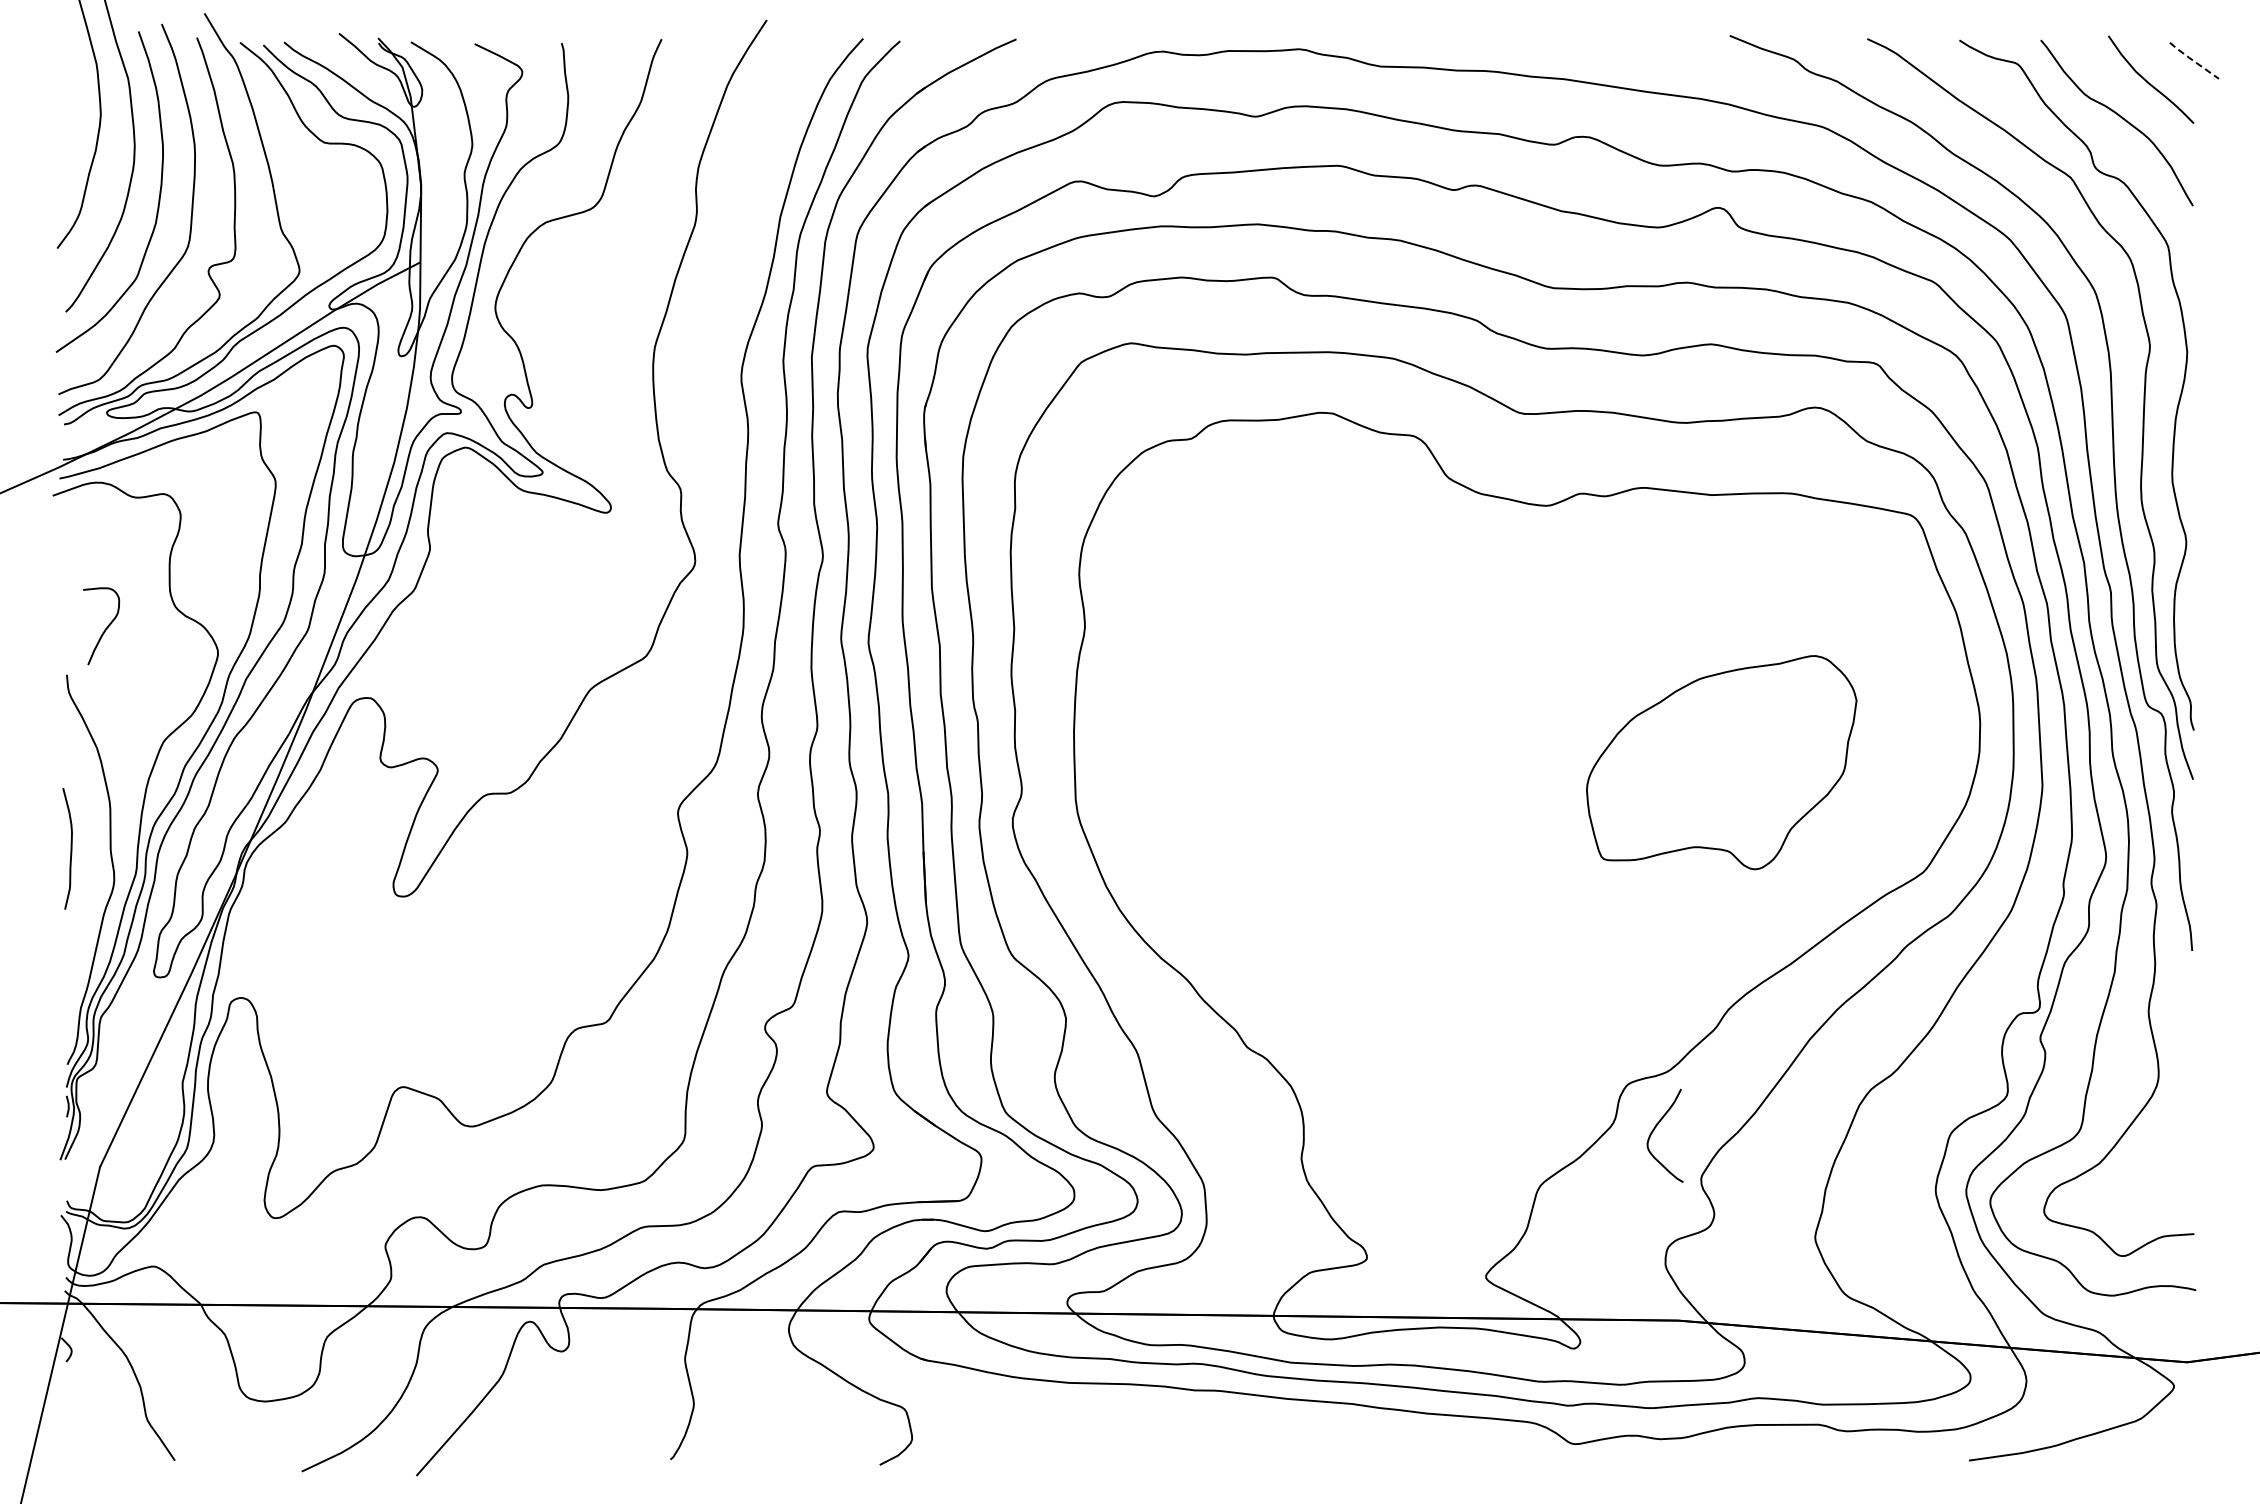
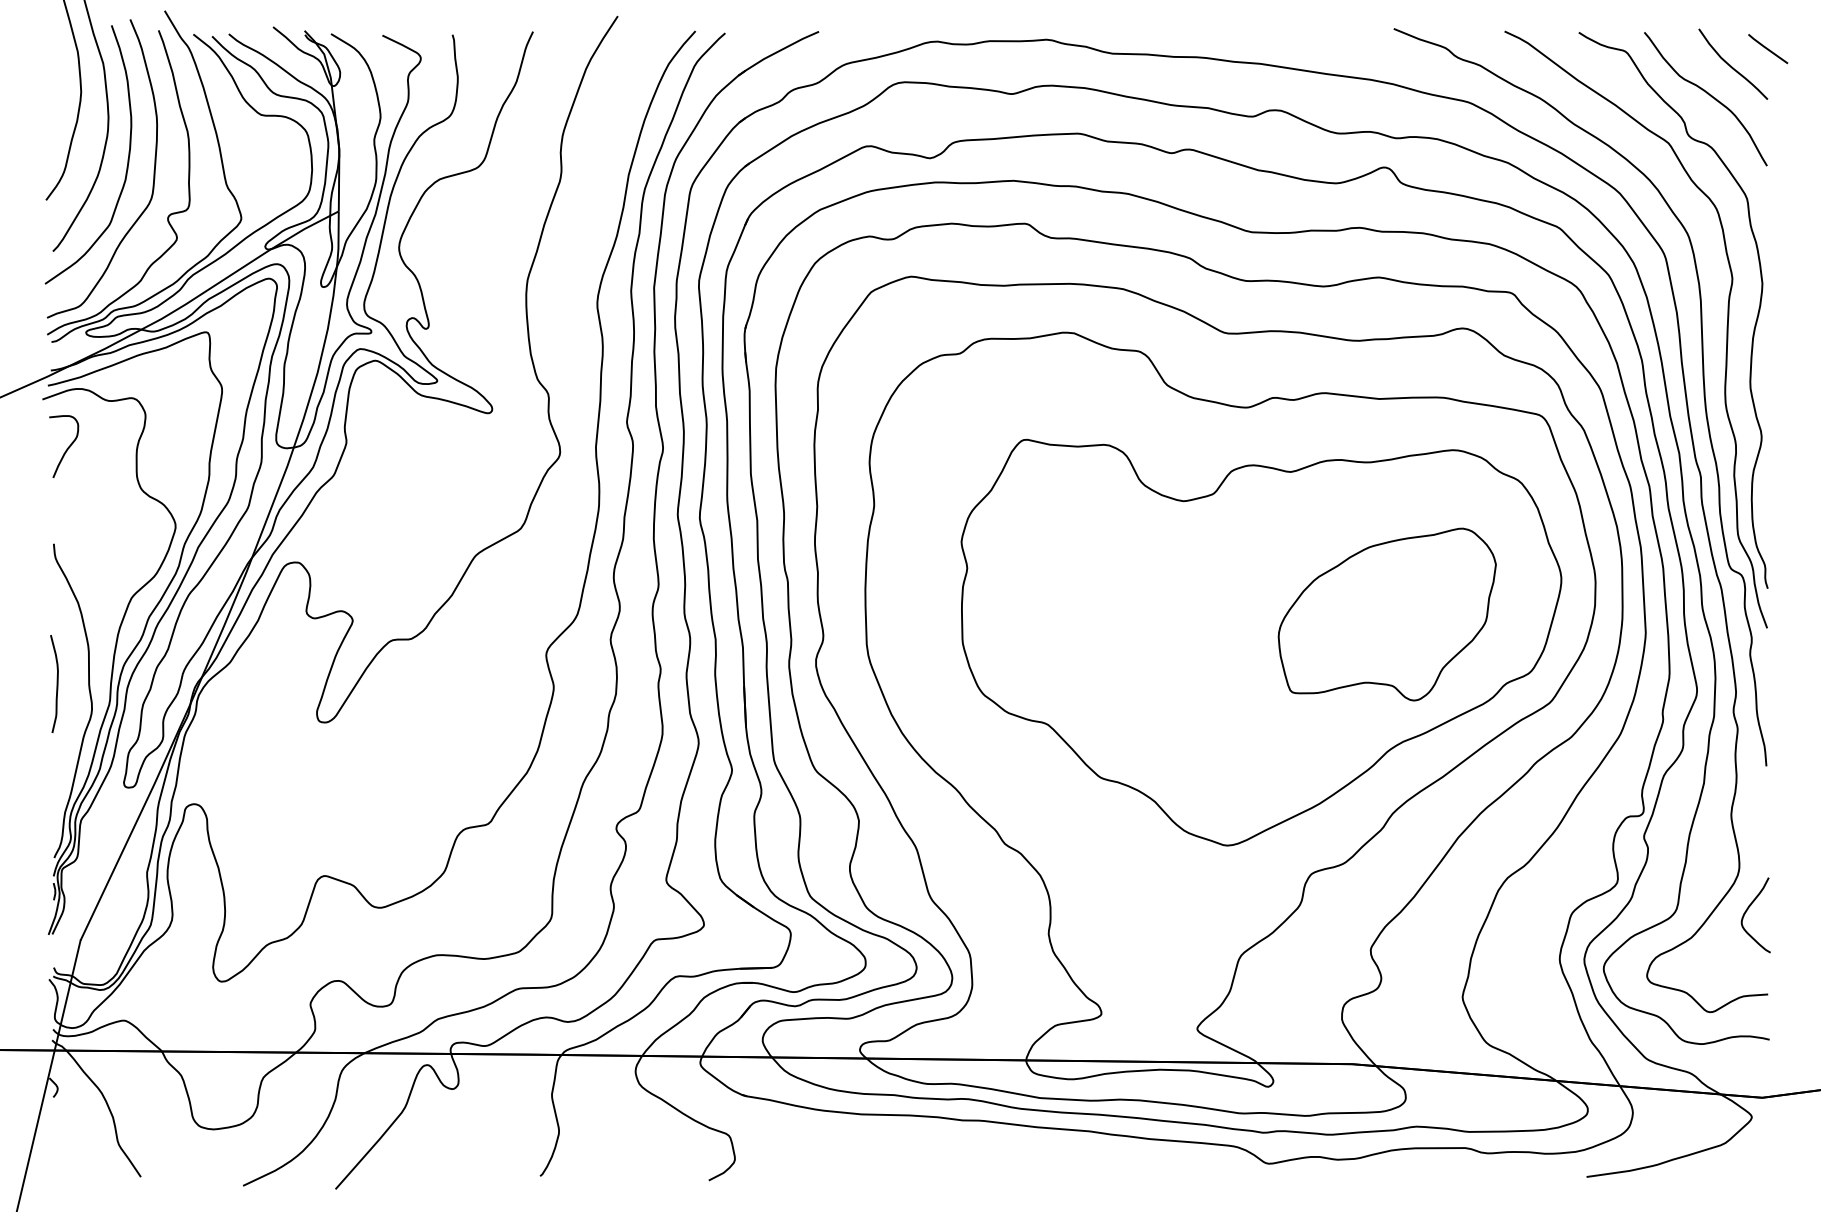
line: (2193, 60) -> (1767, 48), dashed -> solid
curve: (104, 629) -> (66, 449), moved
part: (1565, 797) -> (1261, 642), added
curve: (1654, 1130) -> (1747, 910), moved

